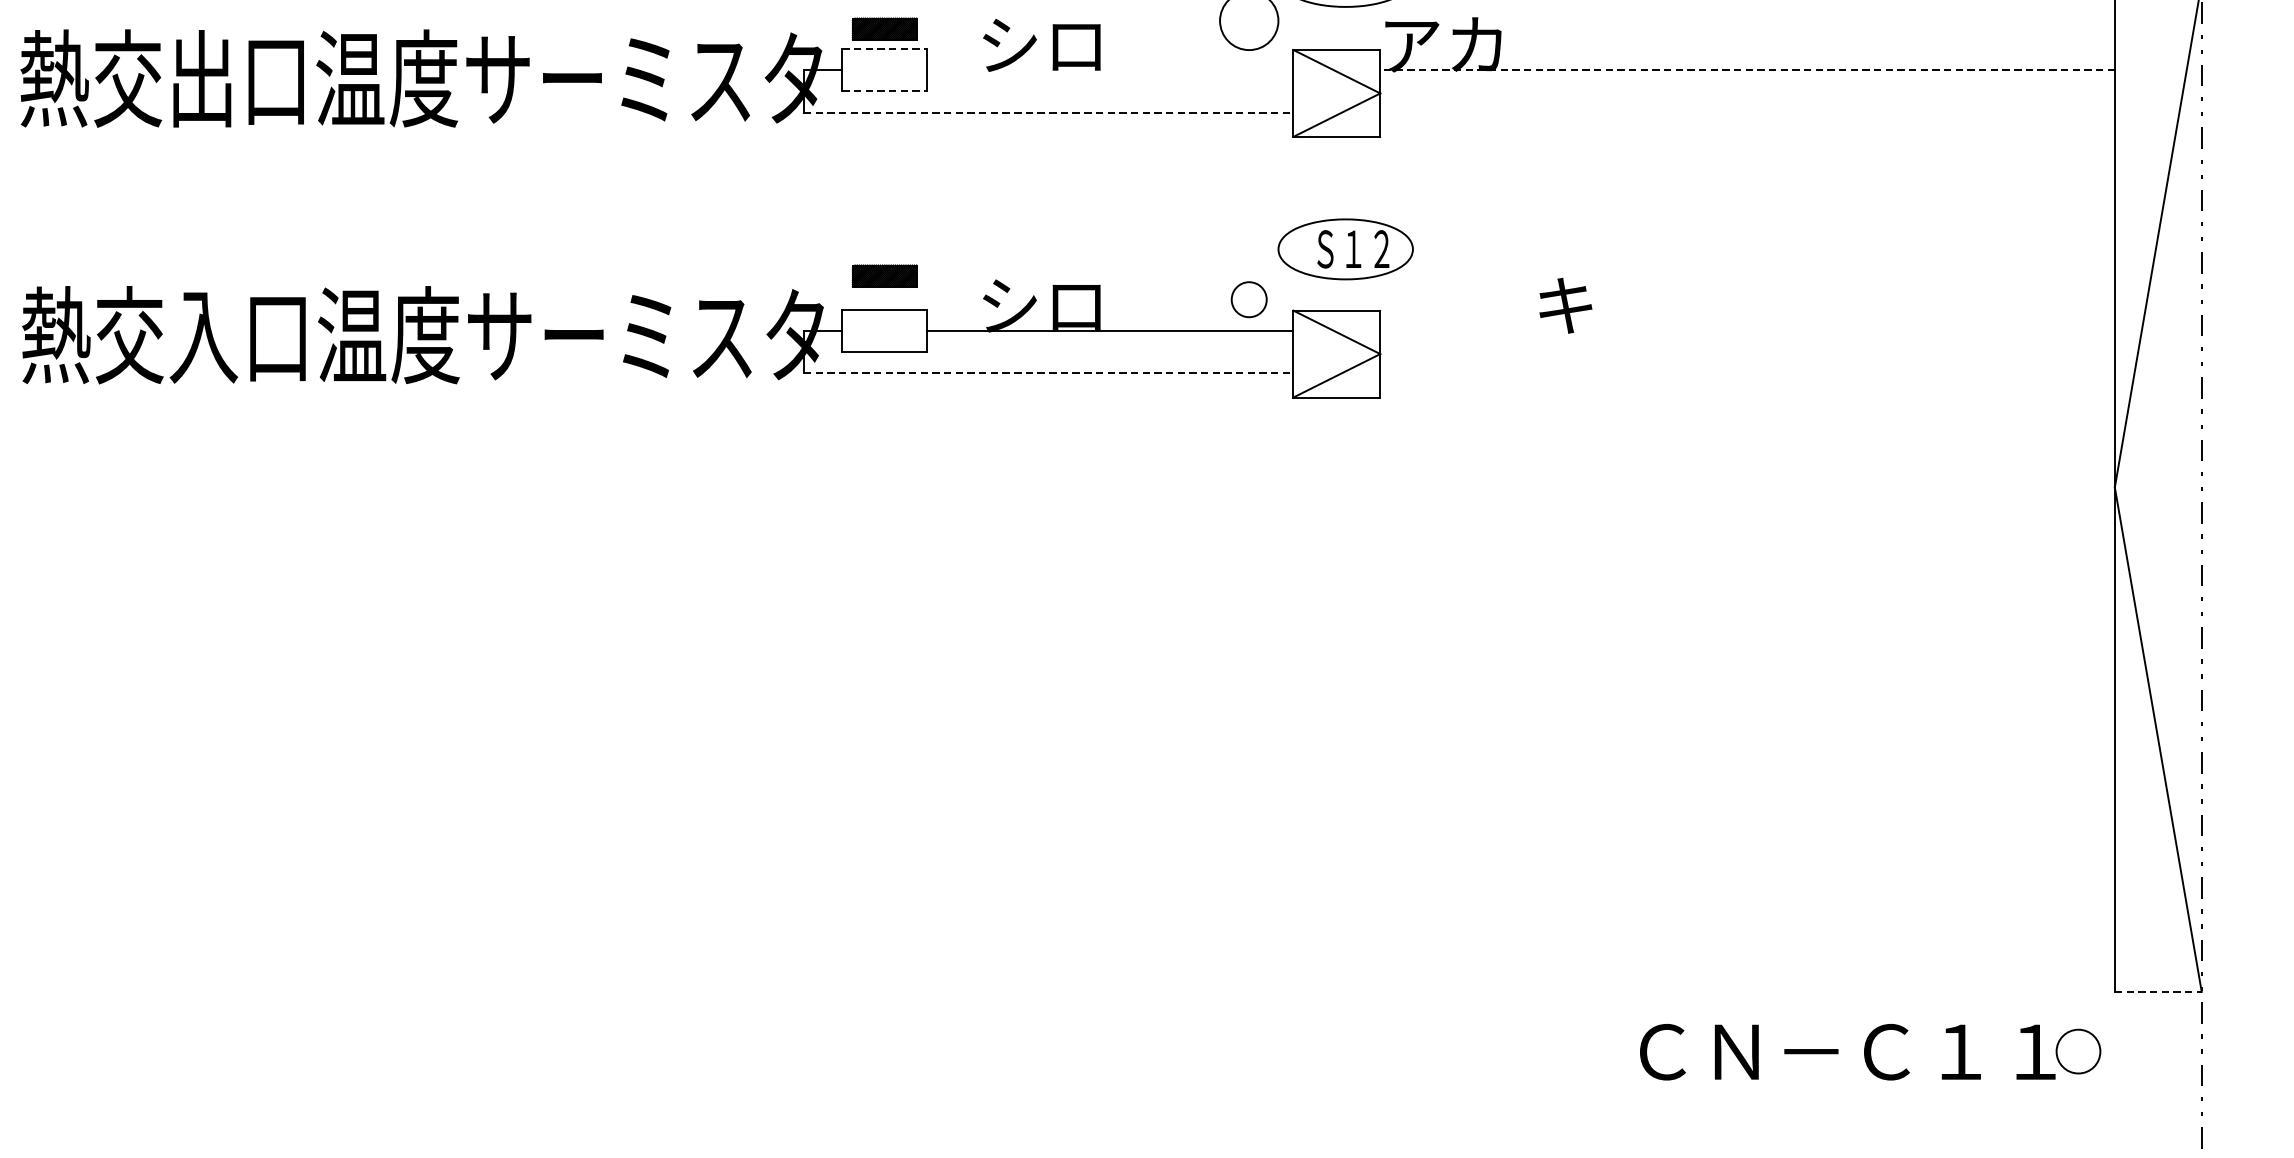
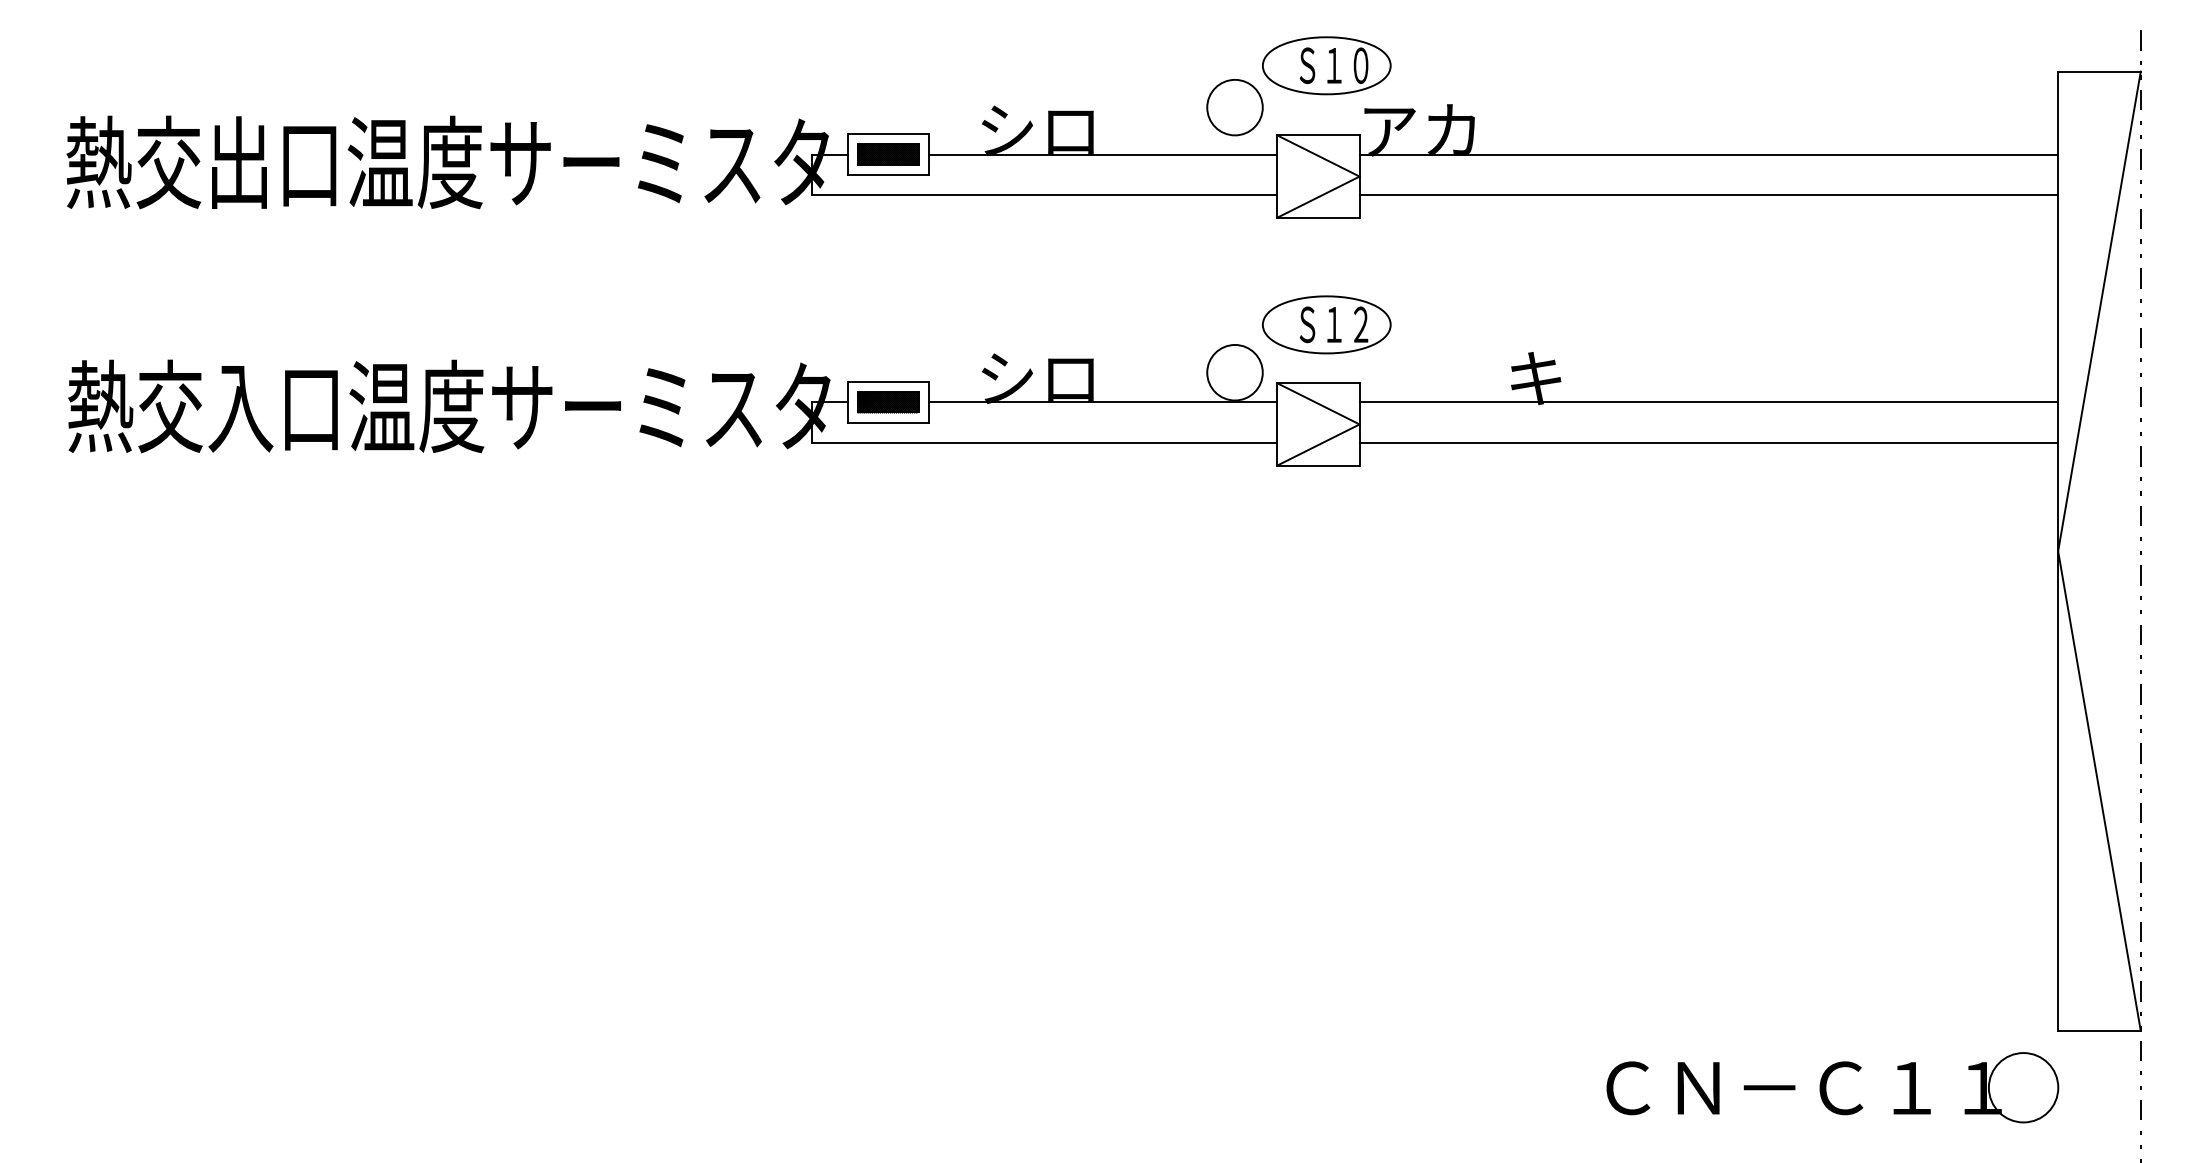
part: (884, 29) -> (888, 154), moved
line: (884, 49) -> (888, 134), dashed -> solid
line: (1109, 70) -> (1102, 154), added
line: (1747, 70) -> (1708, 154), dashed -> solid
line: (884, 91) -> (888, 174), dashed -> solid
line: (1048, 112) -> (1044, 194), dashed -> solid
line: (1747, 112) -> (1708, 194), added
part: (884, 276) -> (888, 402), moved
circle: (1248, 299) -> (1234, 372), size x1.67
line: (1747, 331) -> (1708, 402), added
line: (1048, 373) -> (1044, 442), dashed -> solid
line: (1747, 373) -> (1708, 442), added
line: (2158, 991) -> (2099, 1030), dashed -> solid
circle: (2078, 1051) -> (2023, 1087), size x1.67

